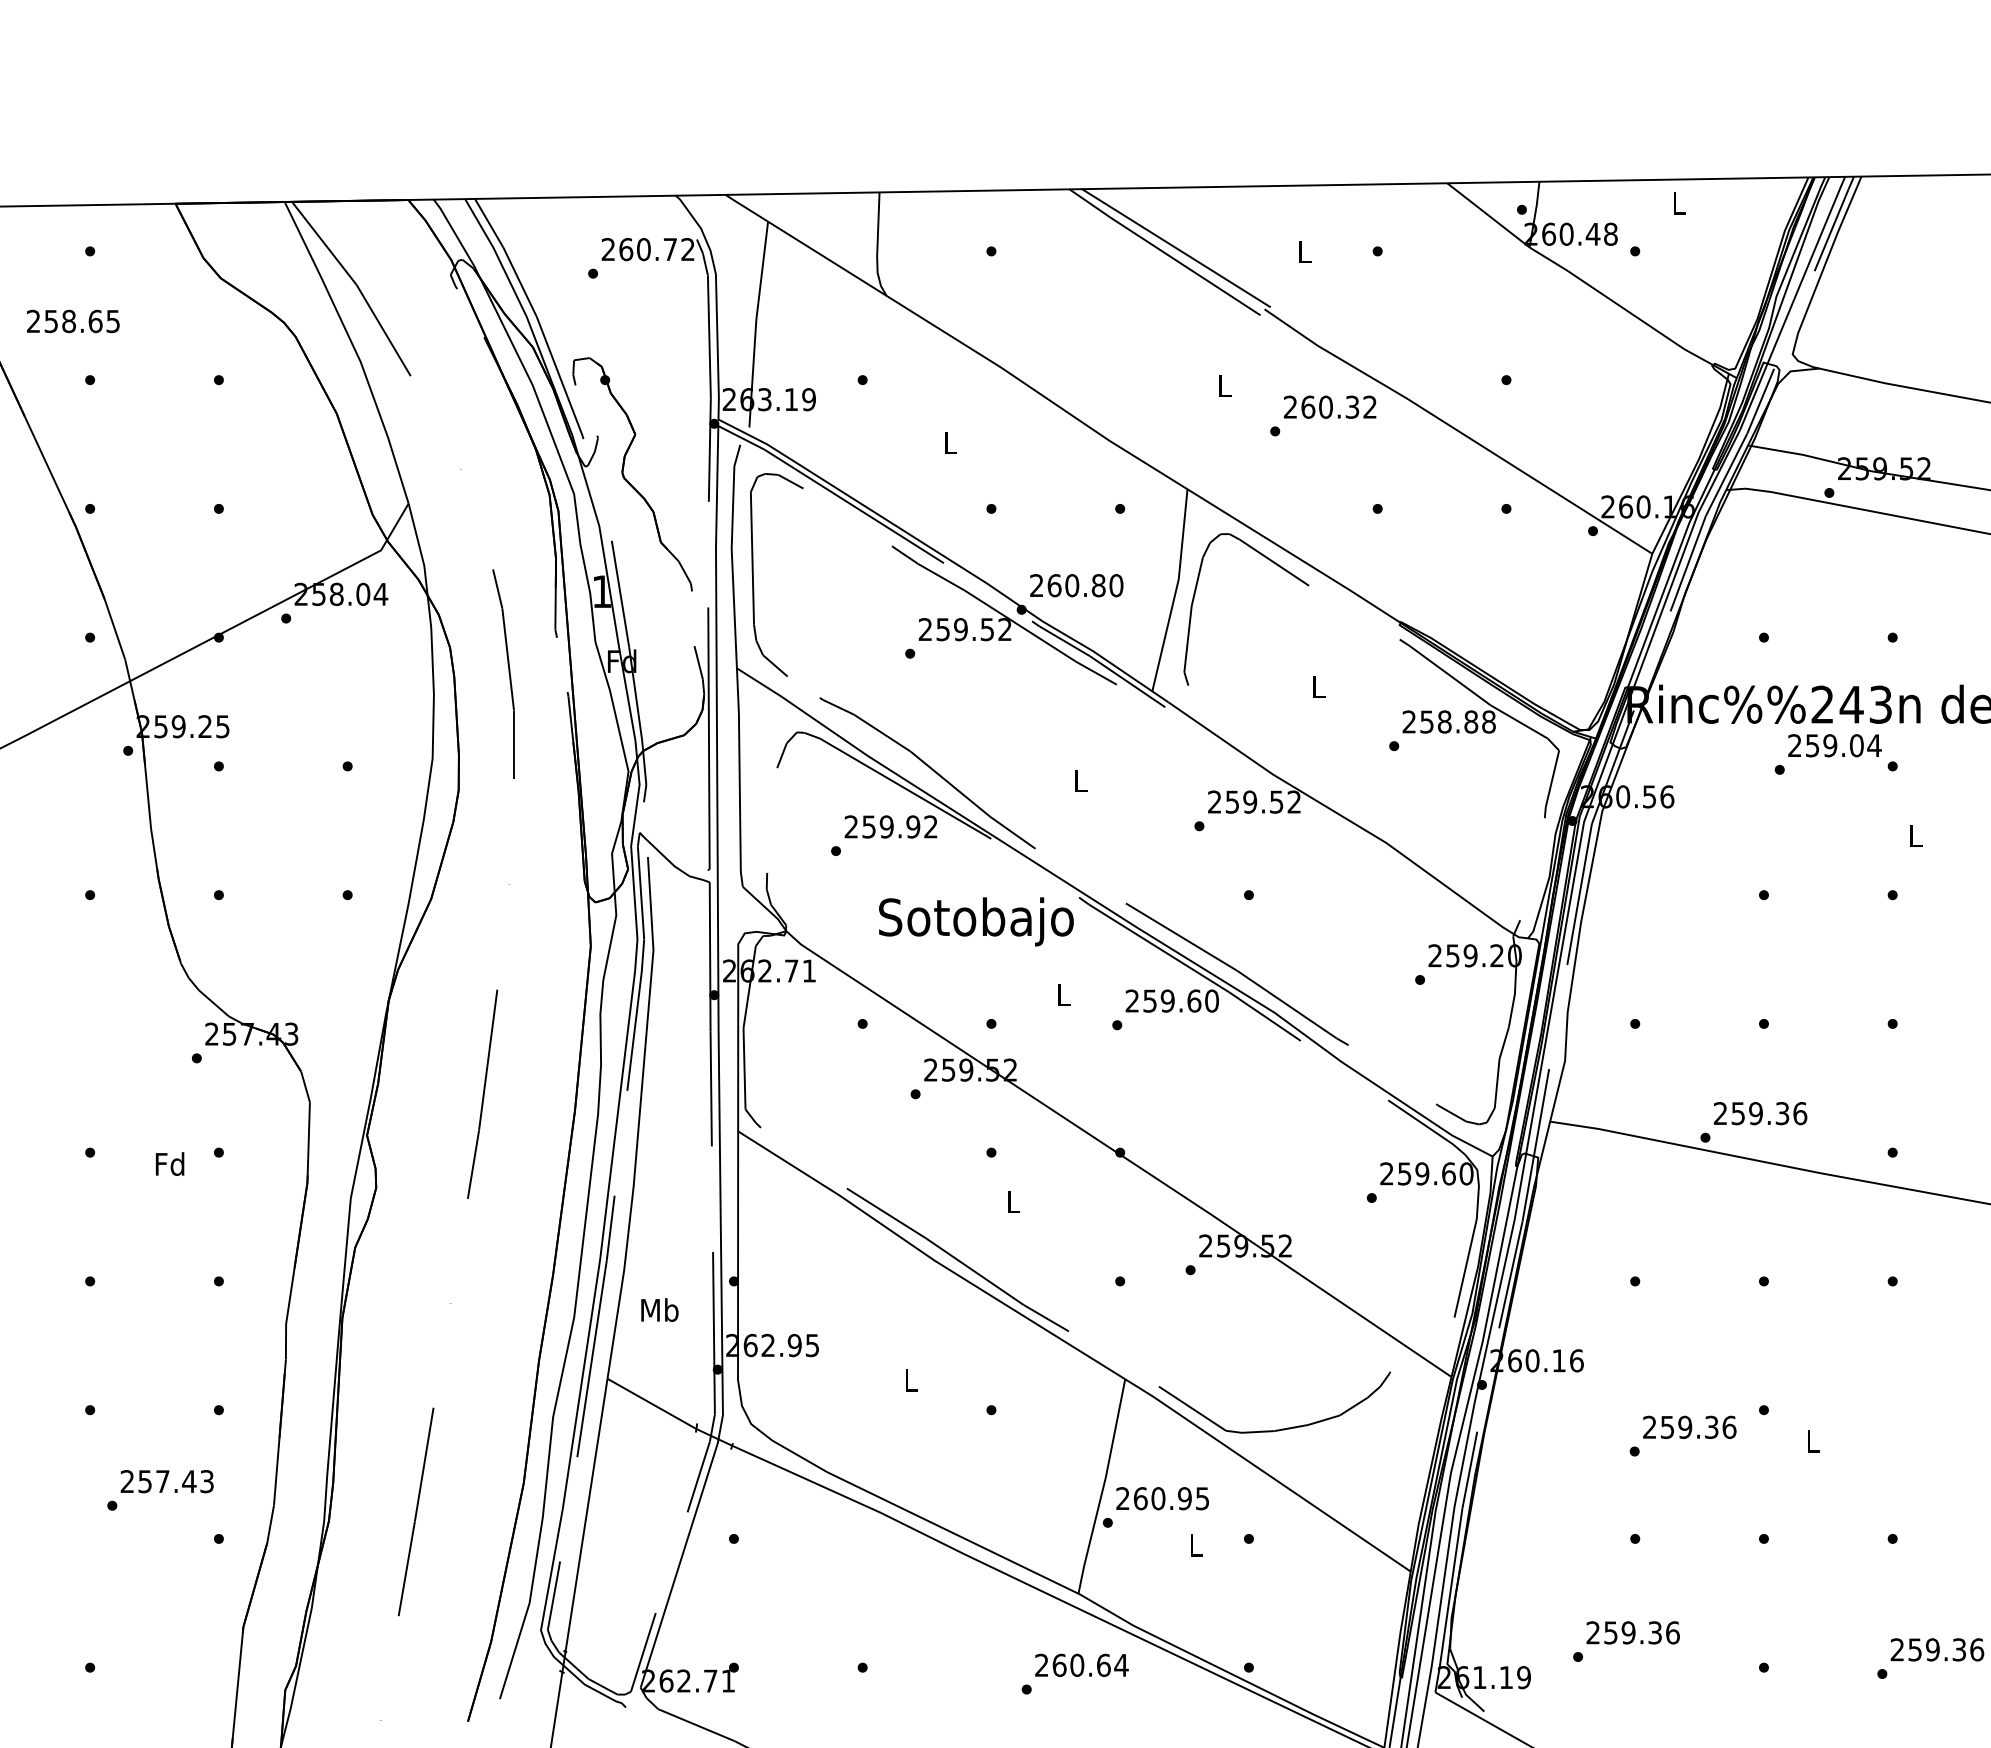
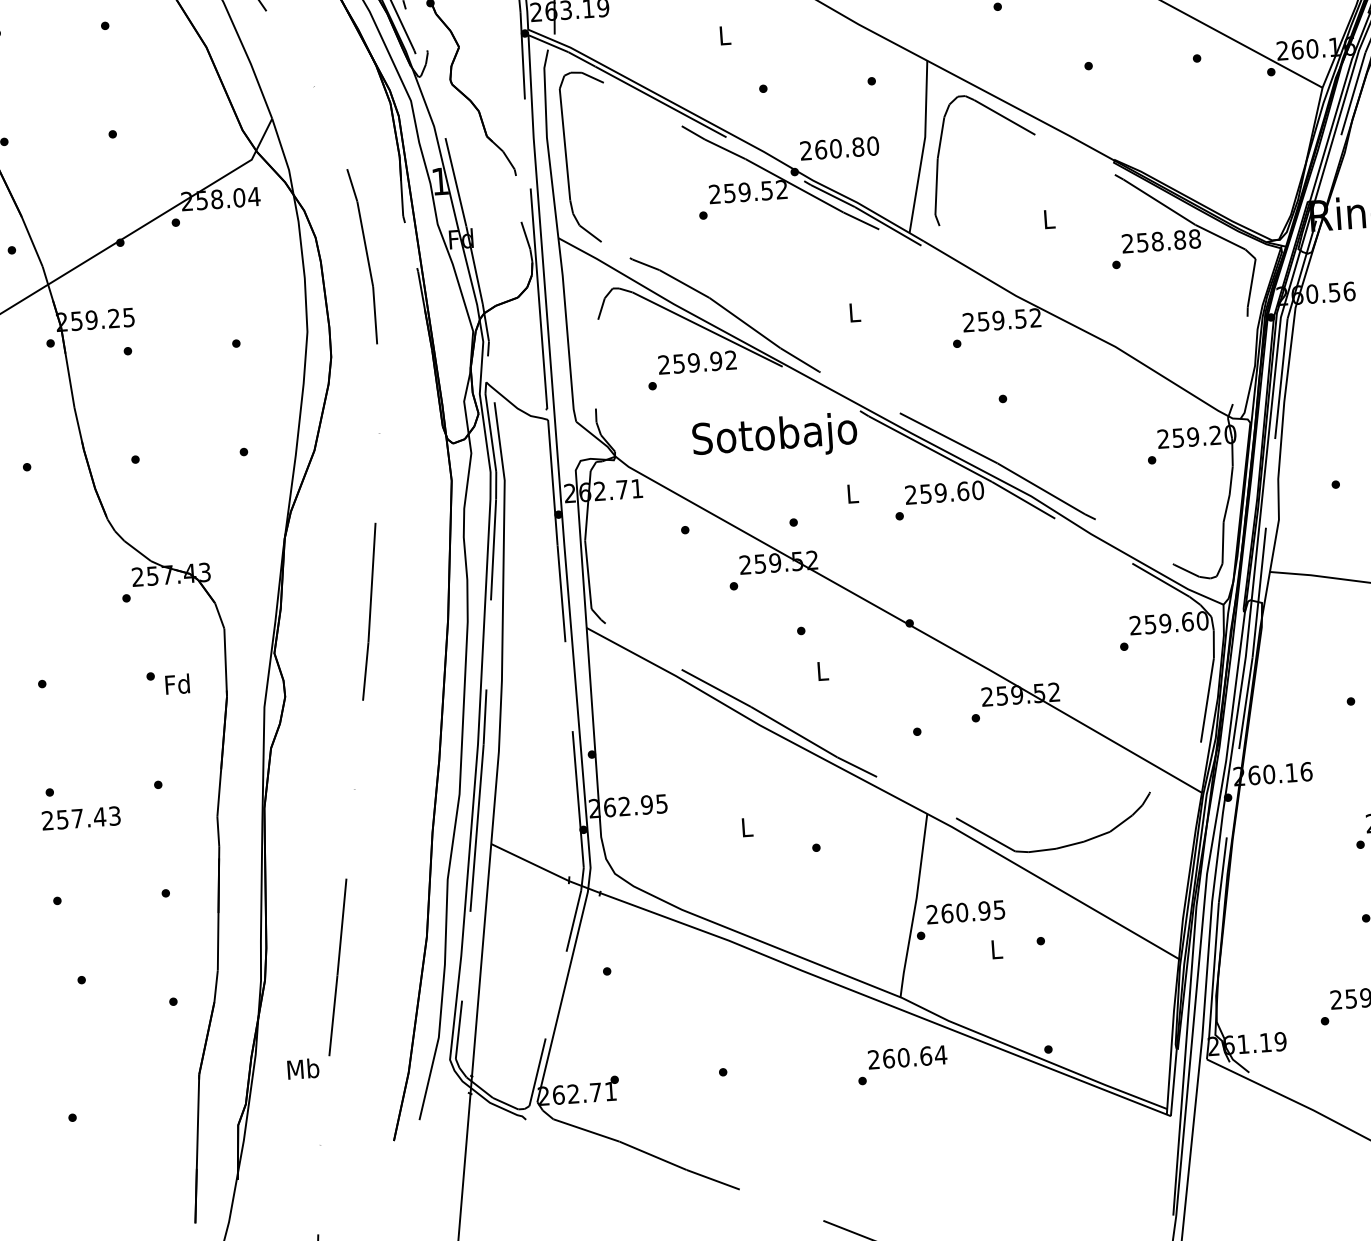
text: (170, 1163) -> (177, 683), moved
text: (659, 1309) -> (302, 1068), moved
text: (166, 1481) -> (80, 818), moved

